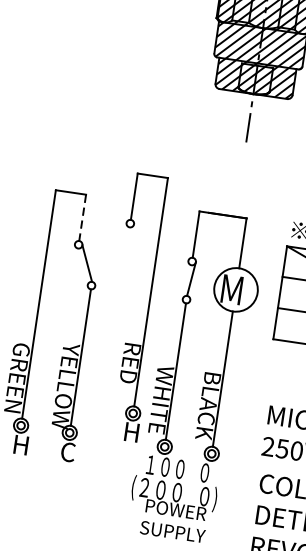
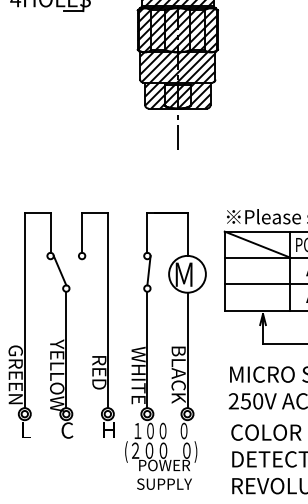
line: (82, 218) -> (50, 233), dashed -> solid
part: (148, 308) -> (107, 324), moved
text: (22, 444) -> (28, 429), H -> L

